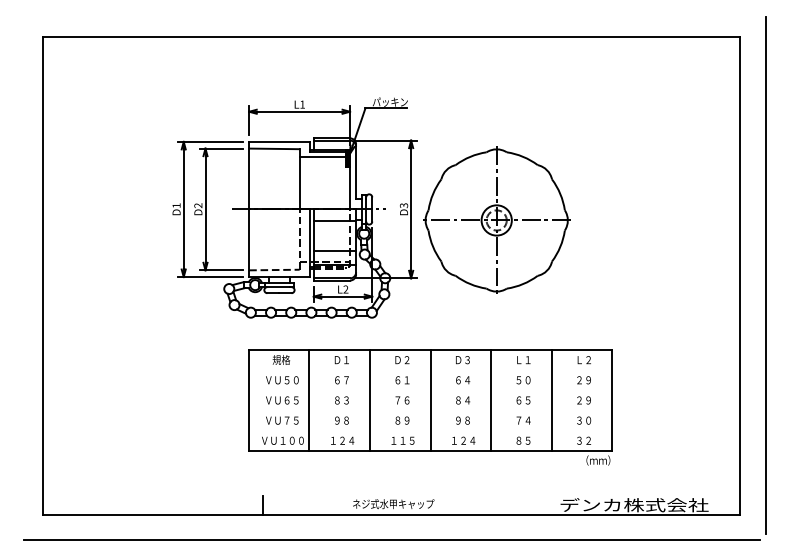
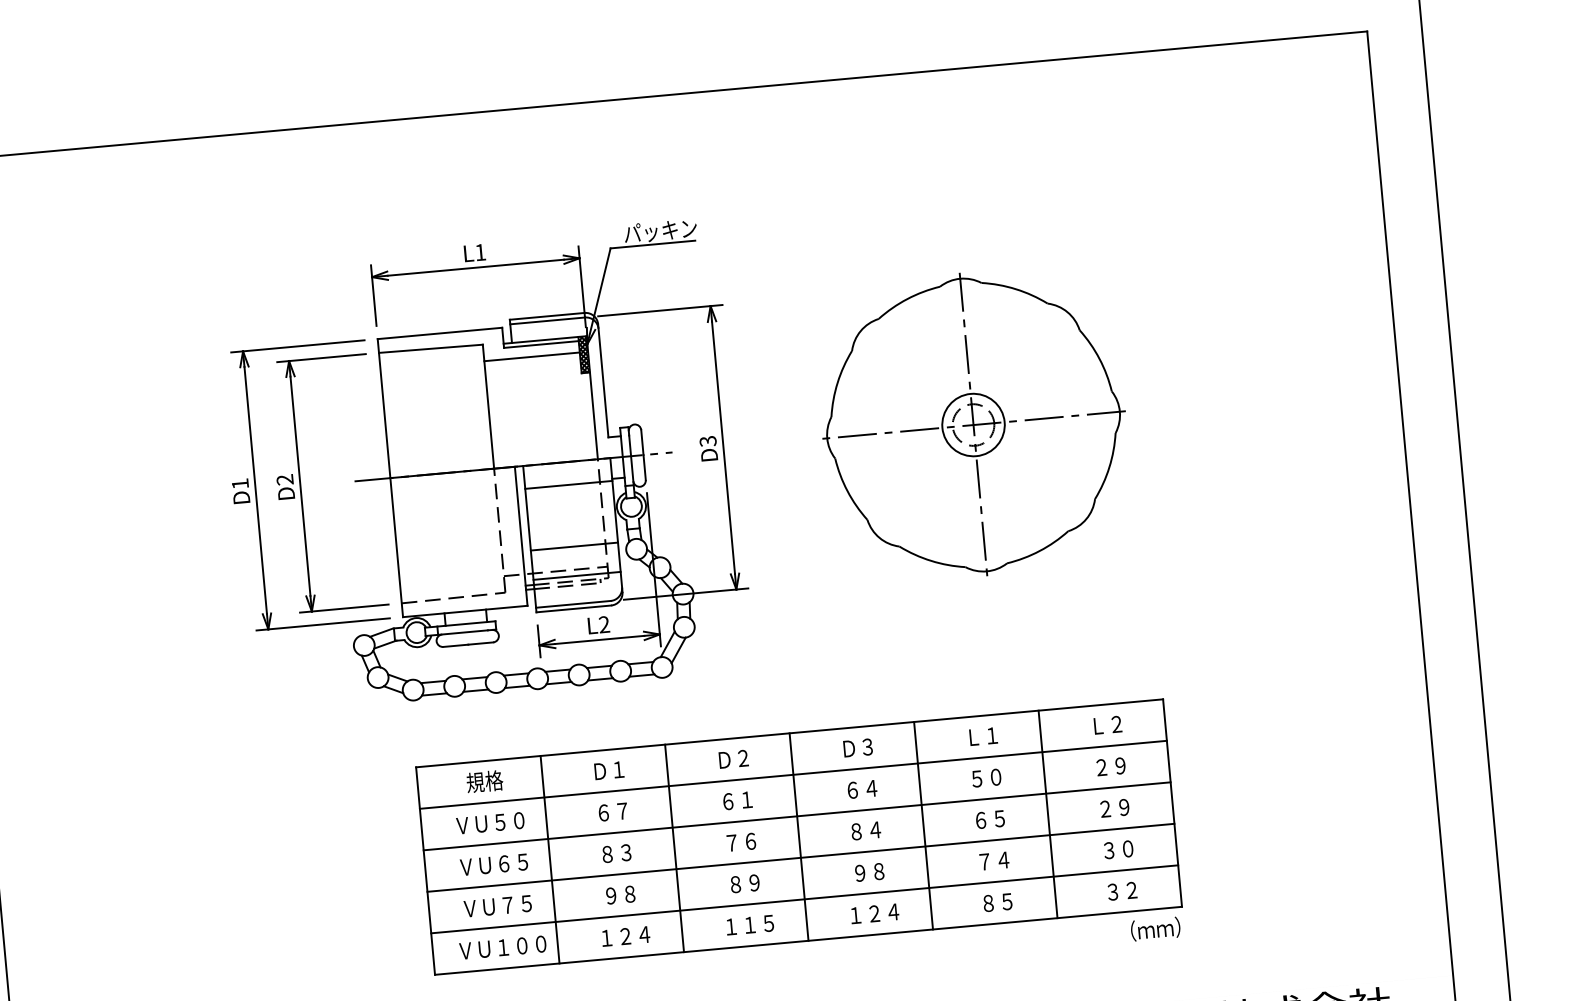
part: (496, 219) -> (972, 423), moved
line: (430, 370) -> (793, 775), added
line: (430, 390) -> (797, 816), added
line: (430, 410) -> (800, 857), added
line: (430, 430) -> (804, 898), added

